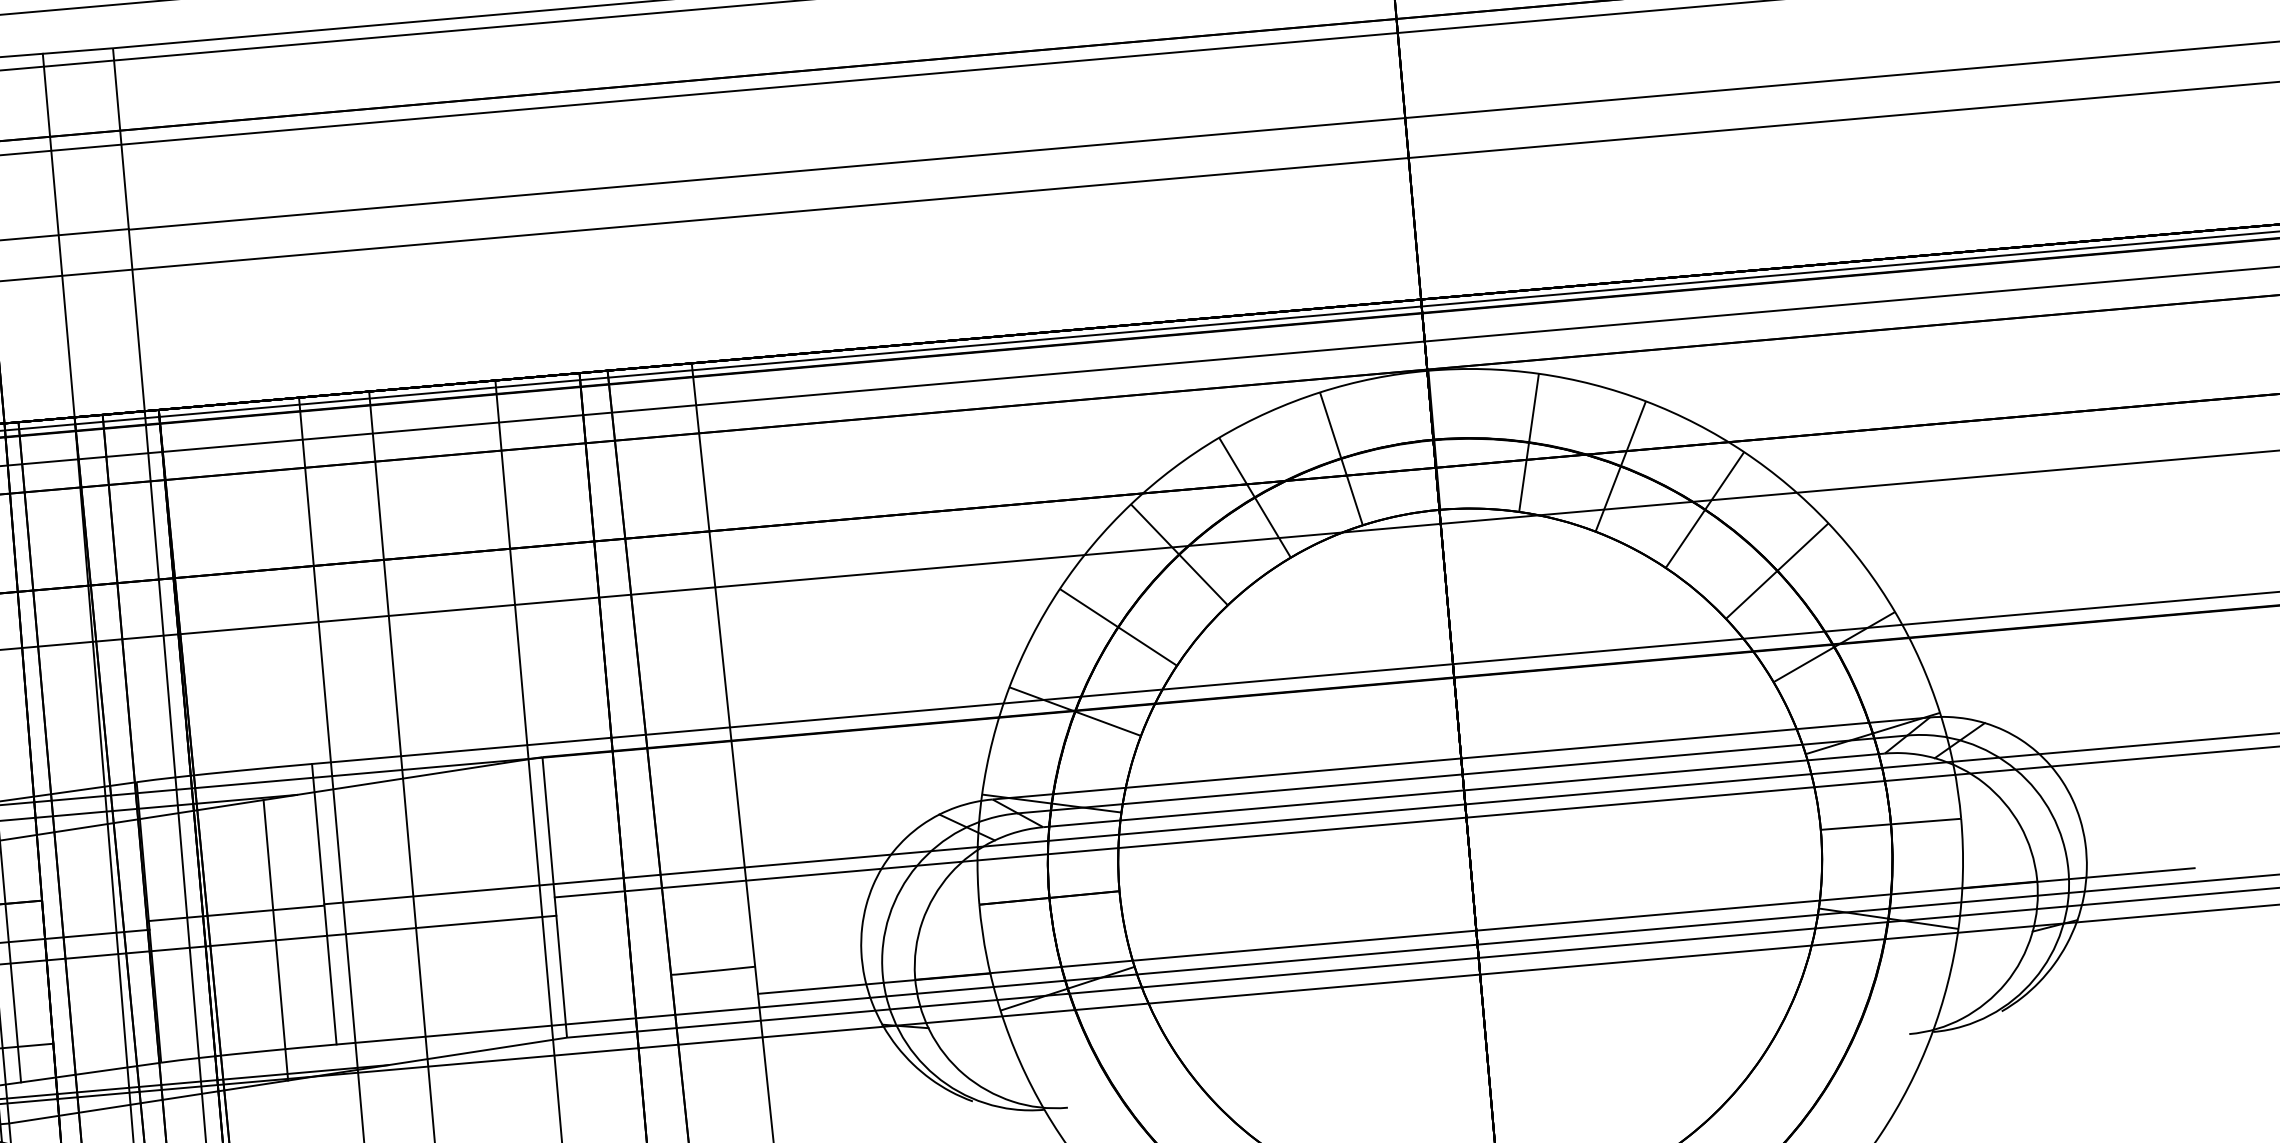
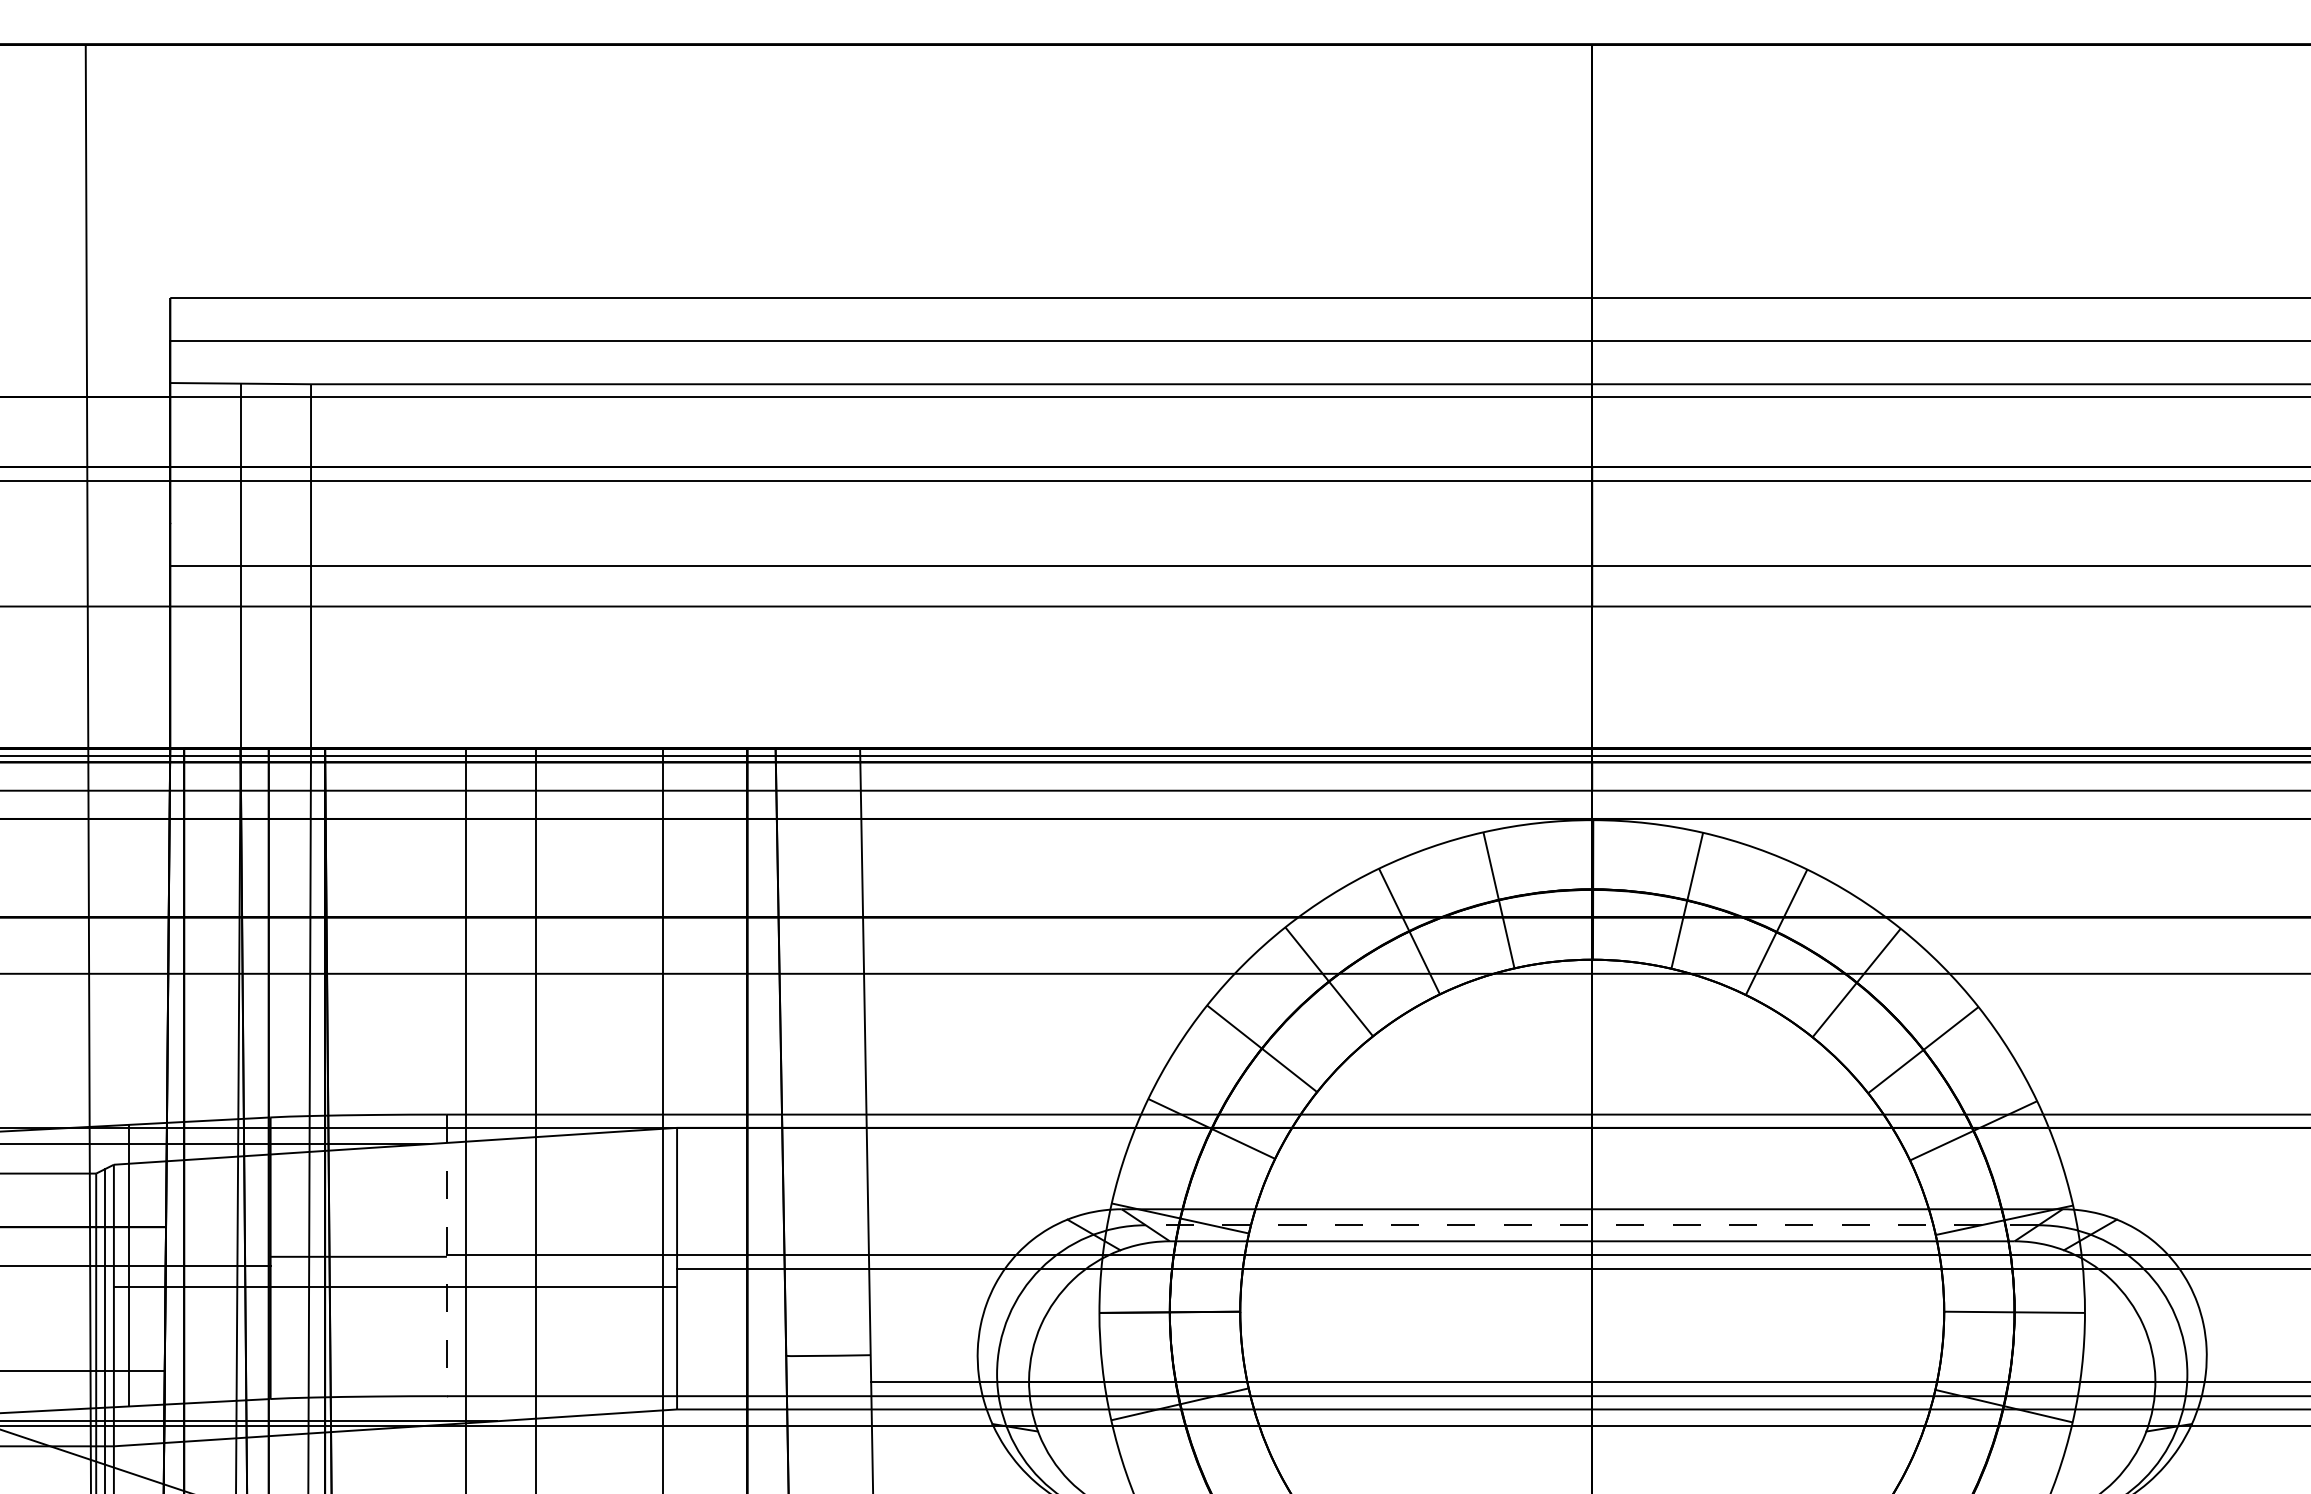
line: (1461, 774) -> (1591, 1225), solid -> dashed
line: (323, 904) -> (446, 1255), solid -> dashed
line: (275, 939) -> (395, 1286), removed

